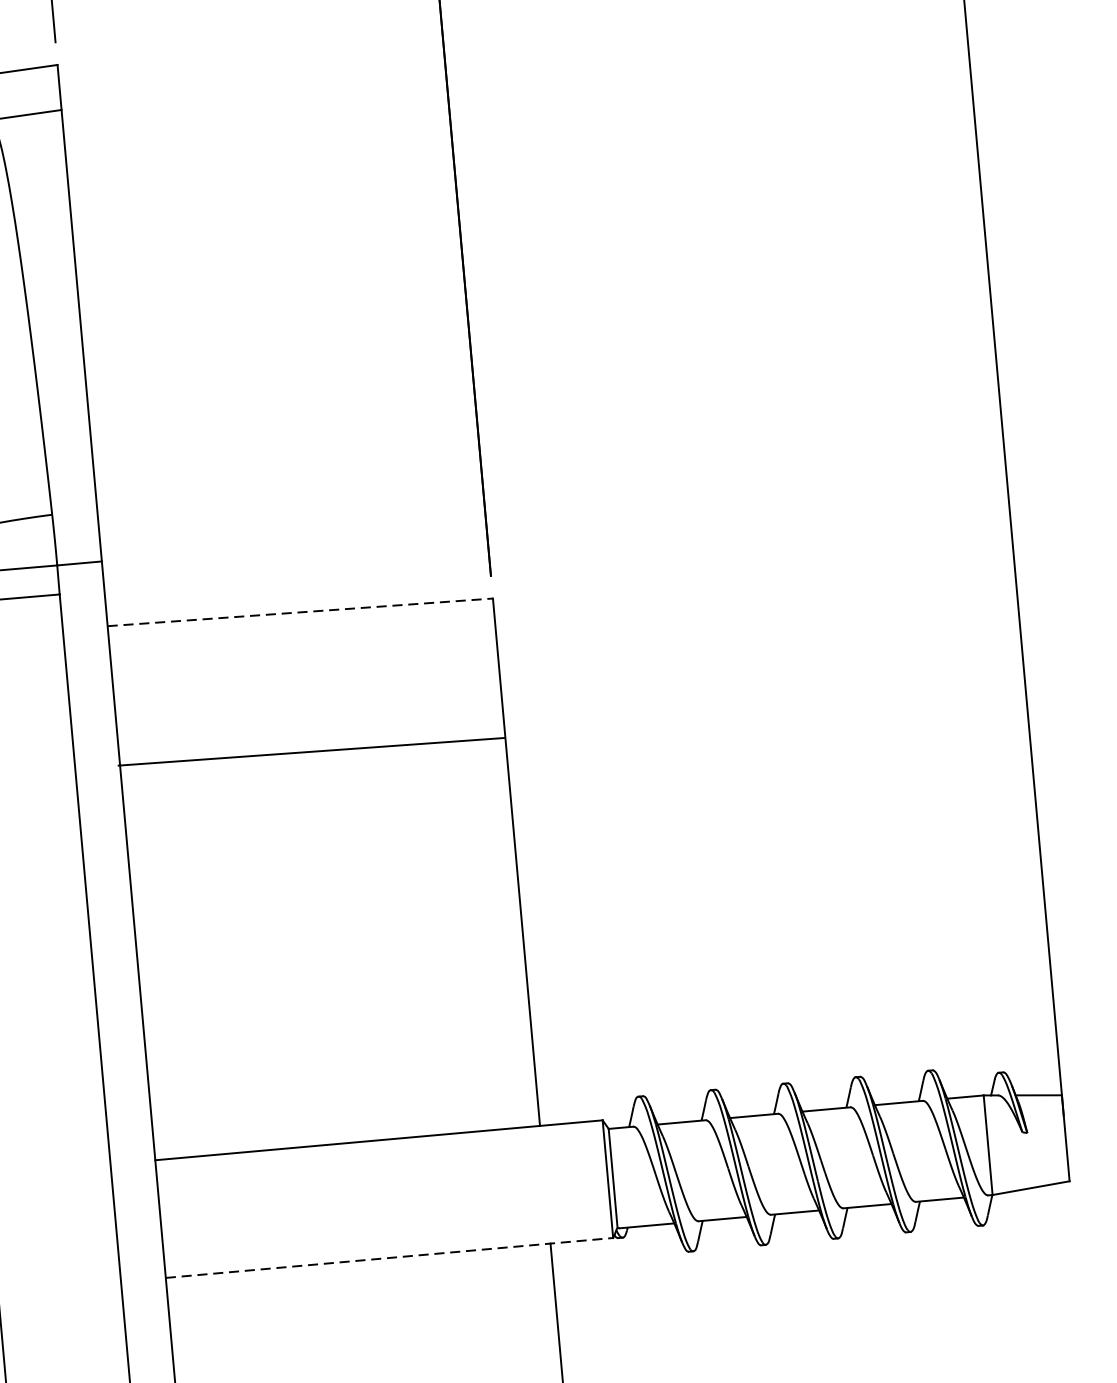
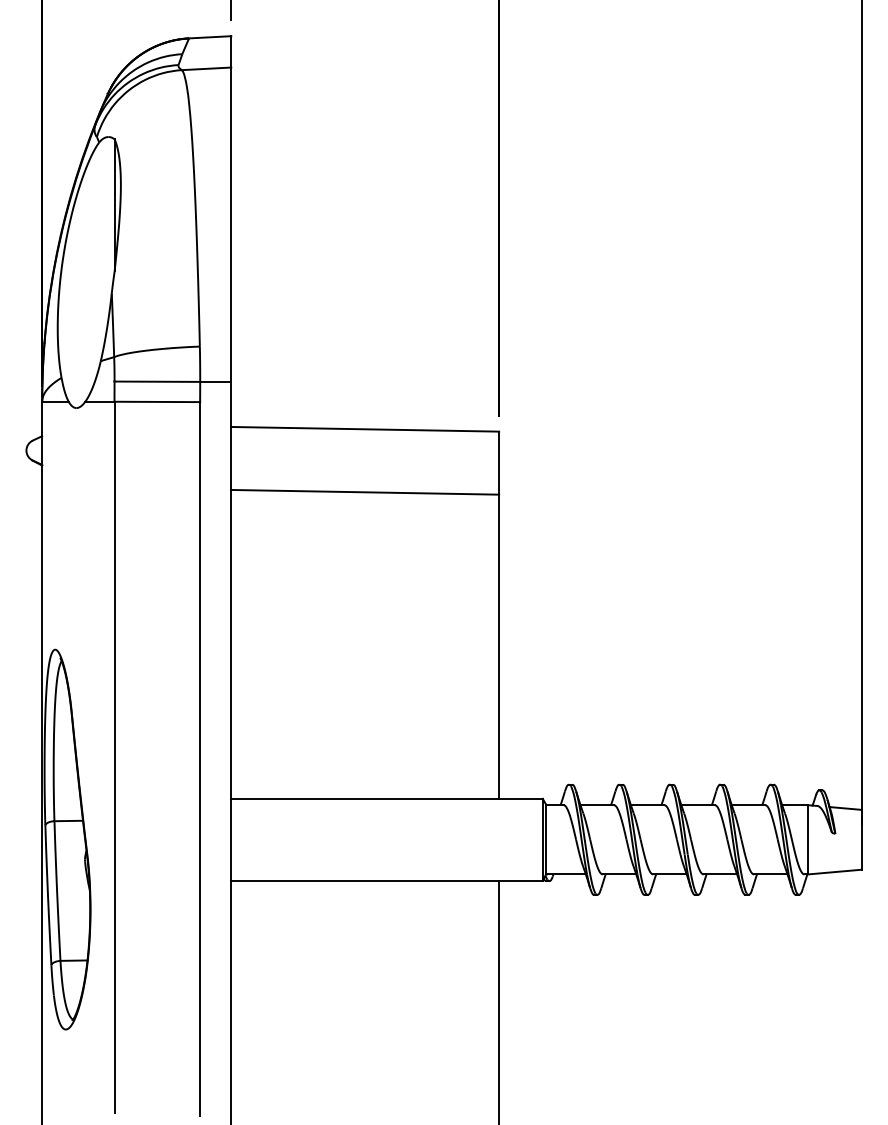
line: (300, 612) -> (365, 429), dashed -> solid
line: (311, 750) -> (365, 491), moved
line: (390, 1257) -> (387, 880), dashed -> solid

